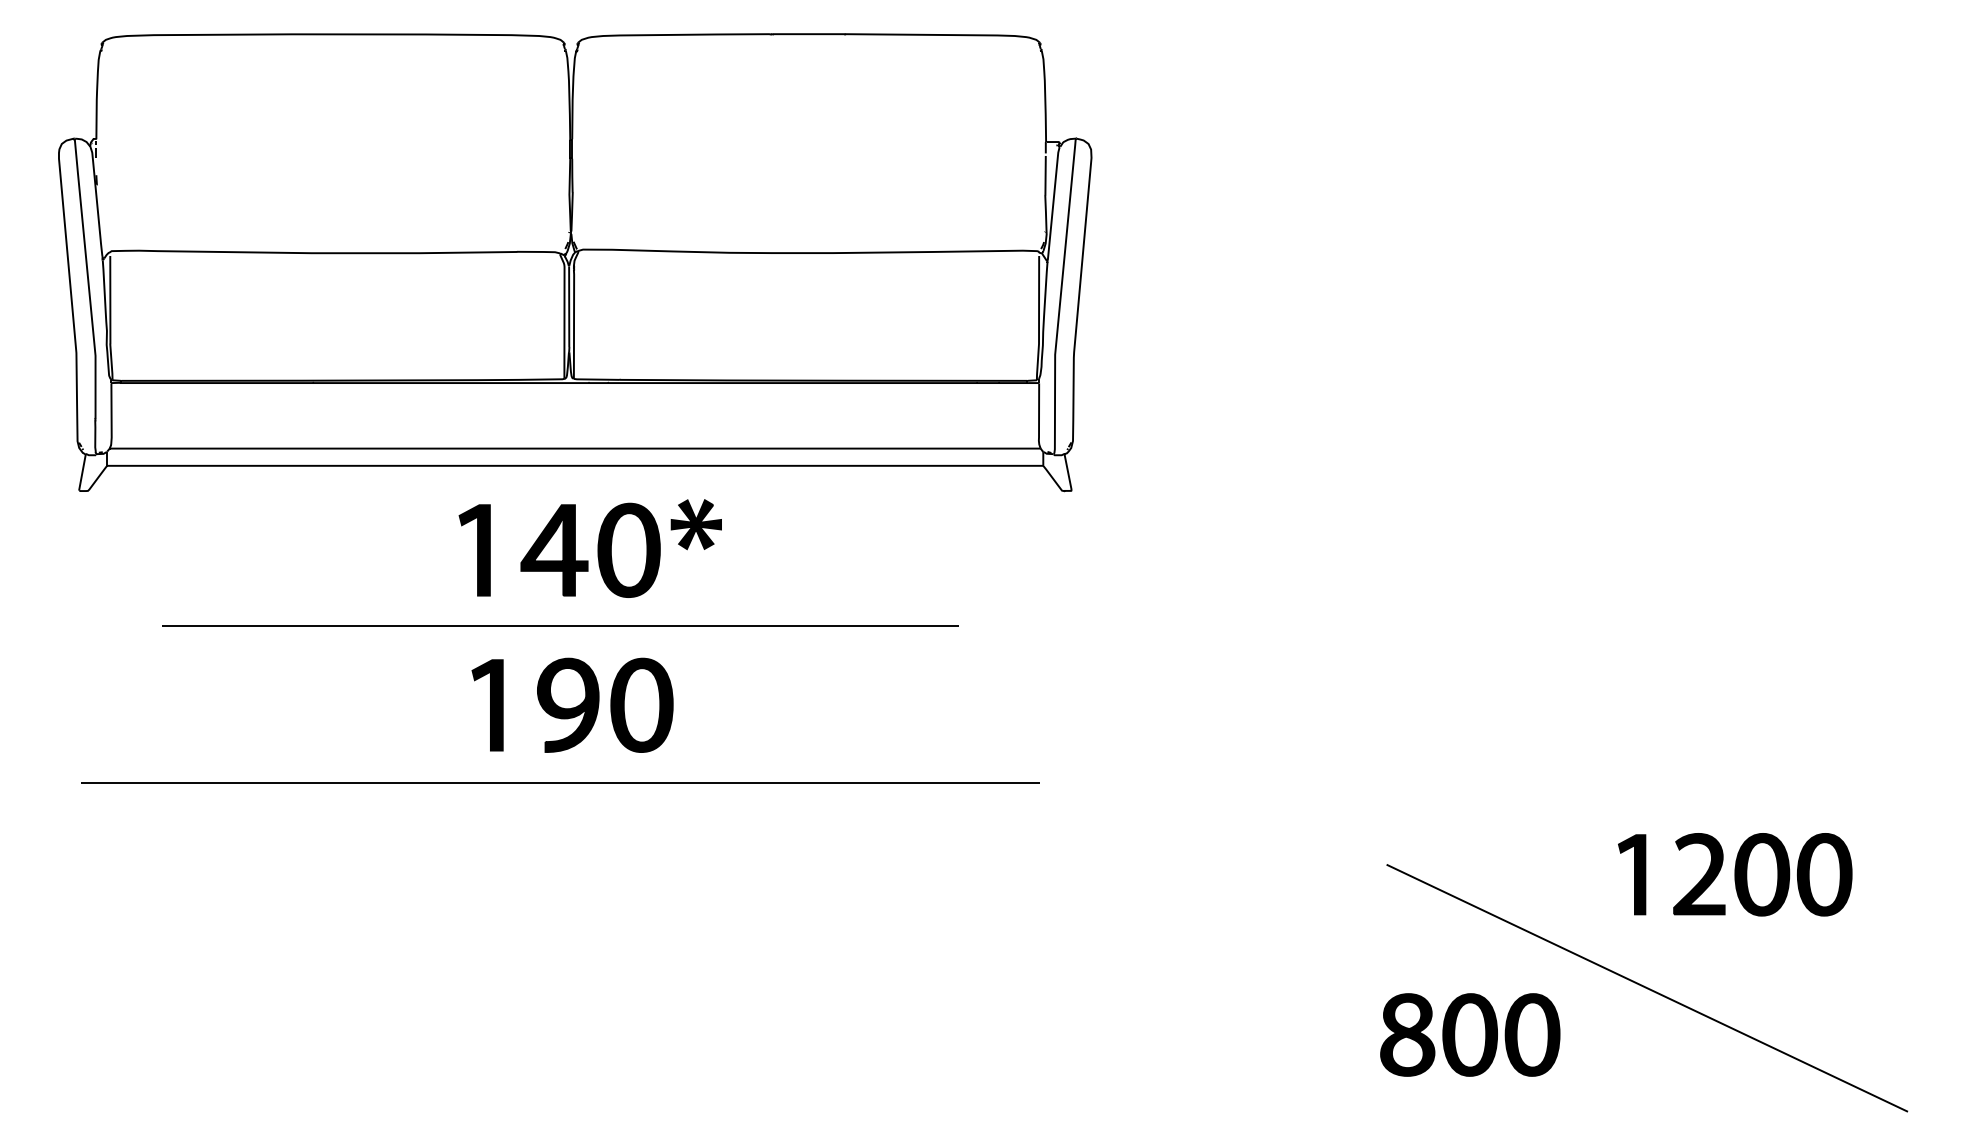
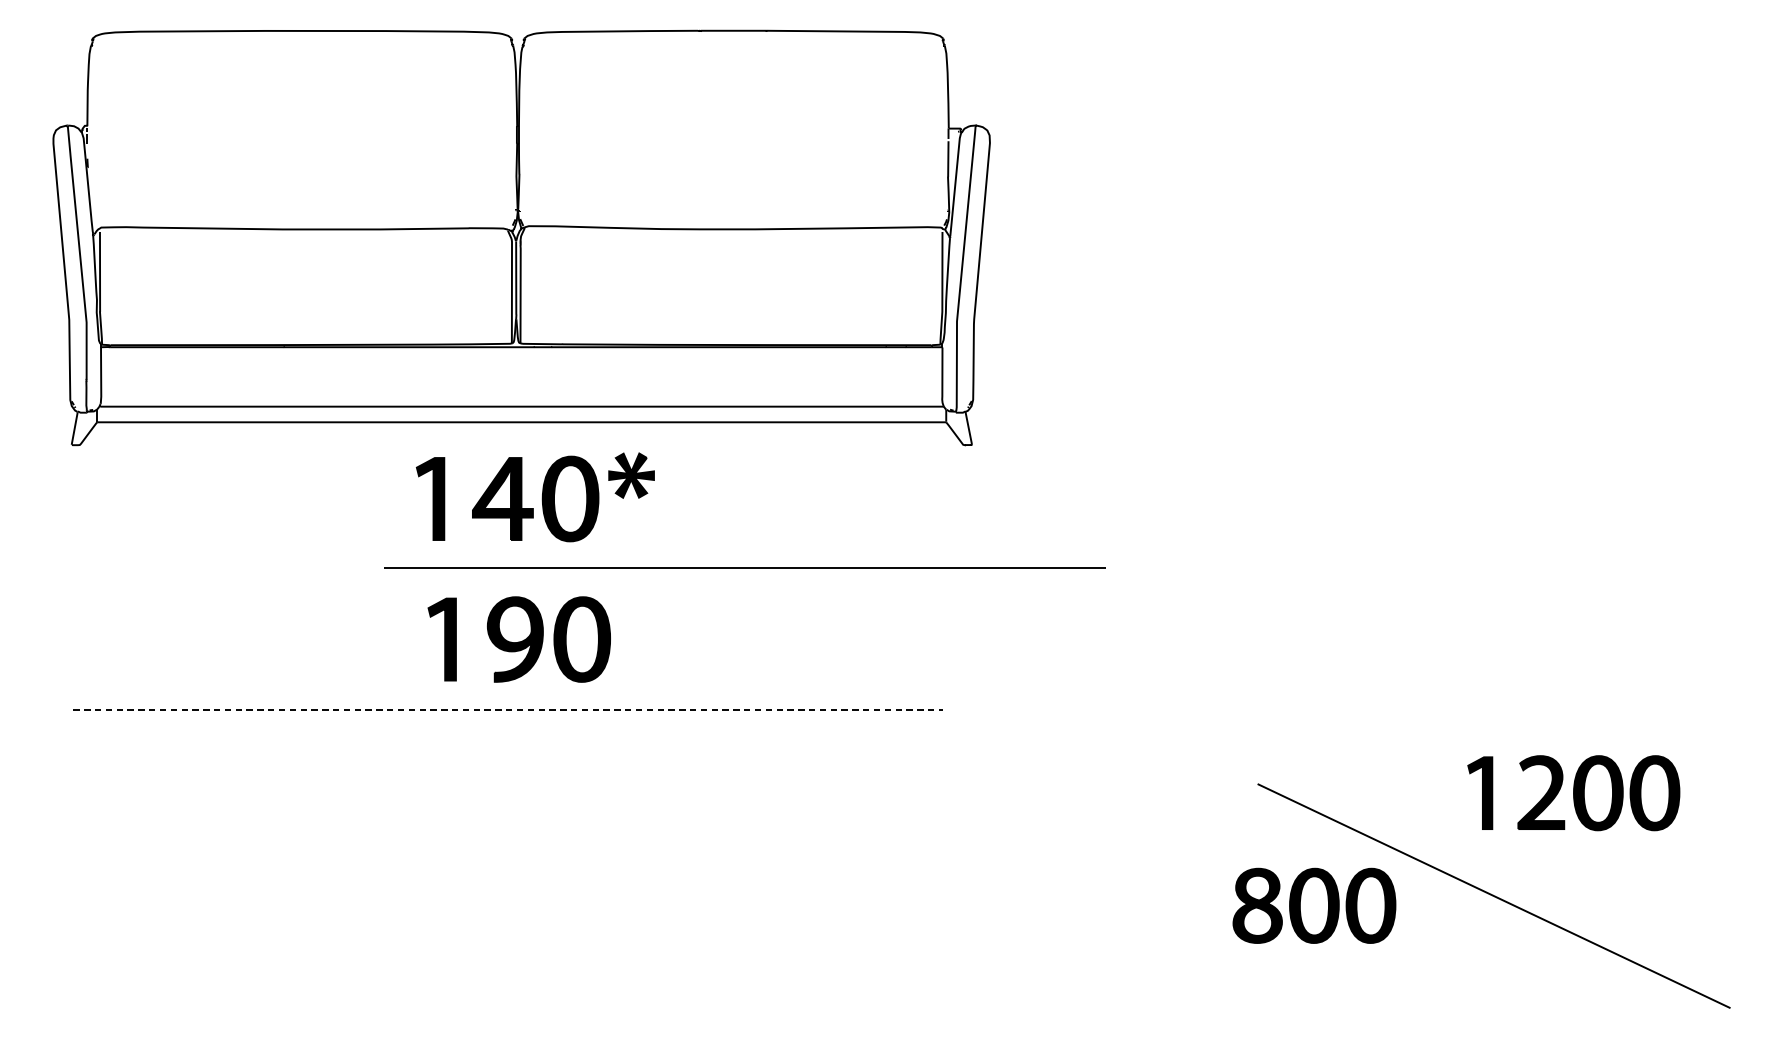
line: (560, 625) -> (745, 567), moved
line: (560, 782) -> (508, 709), solid -> dashed
part: (1470, 1034) -> (1314, 905), moved

